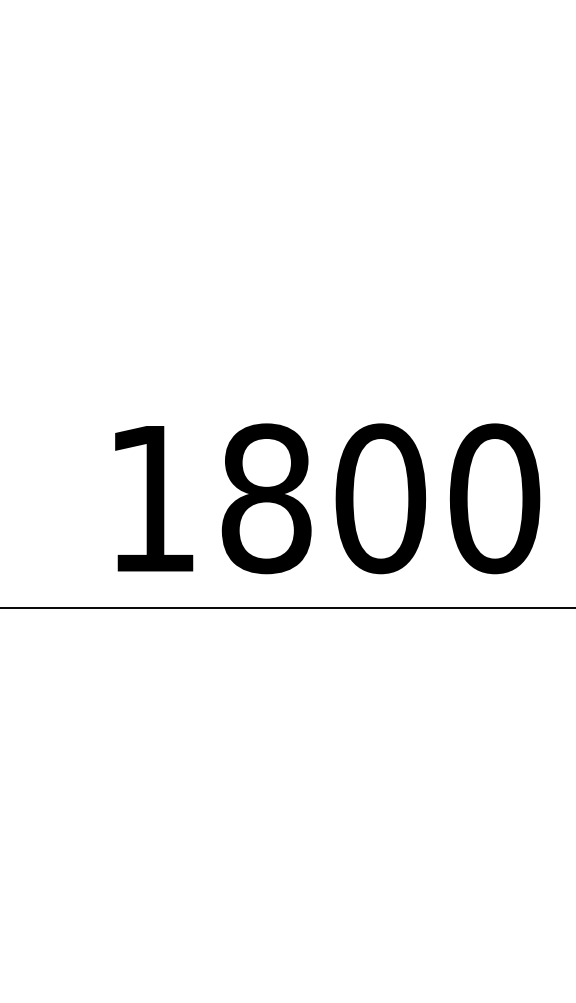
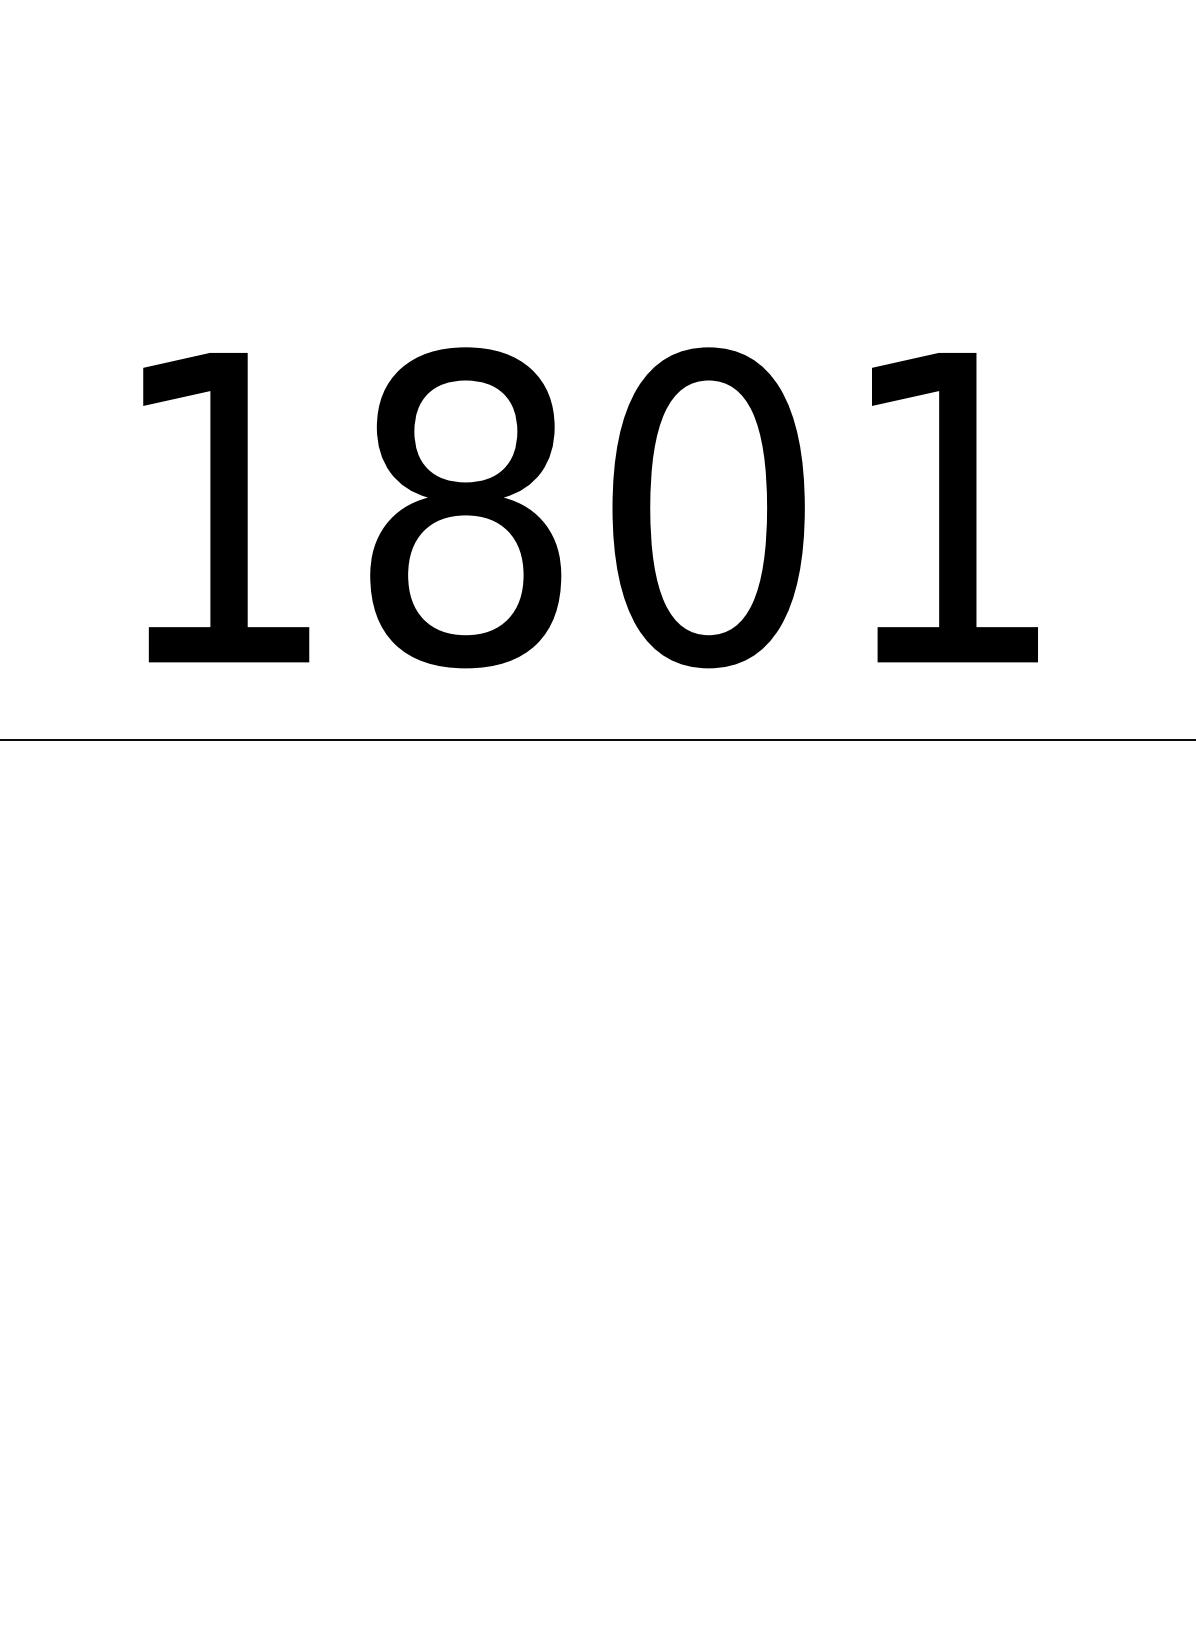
text: (494, 498) -> (950, 507), 1800 -> 1801

